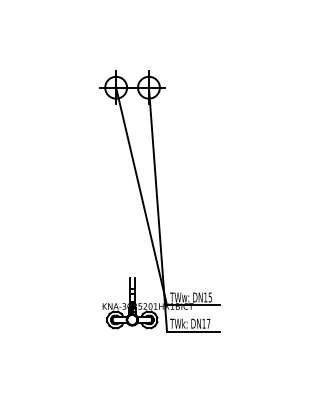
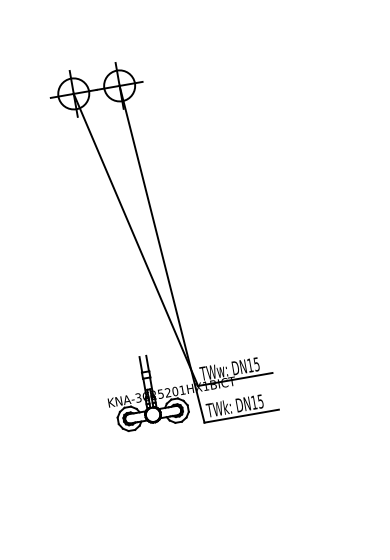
text: (208, 323) -> (260, 401), DN17 -> DN15

